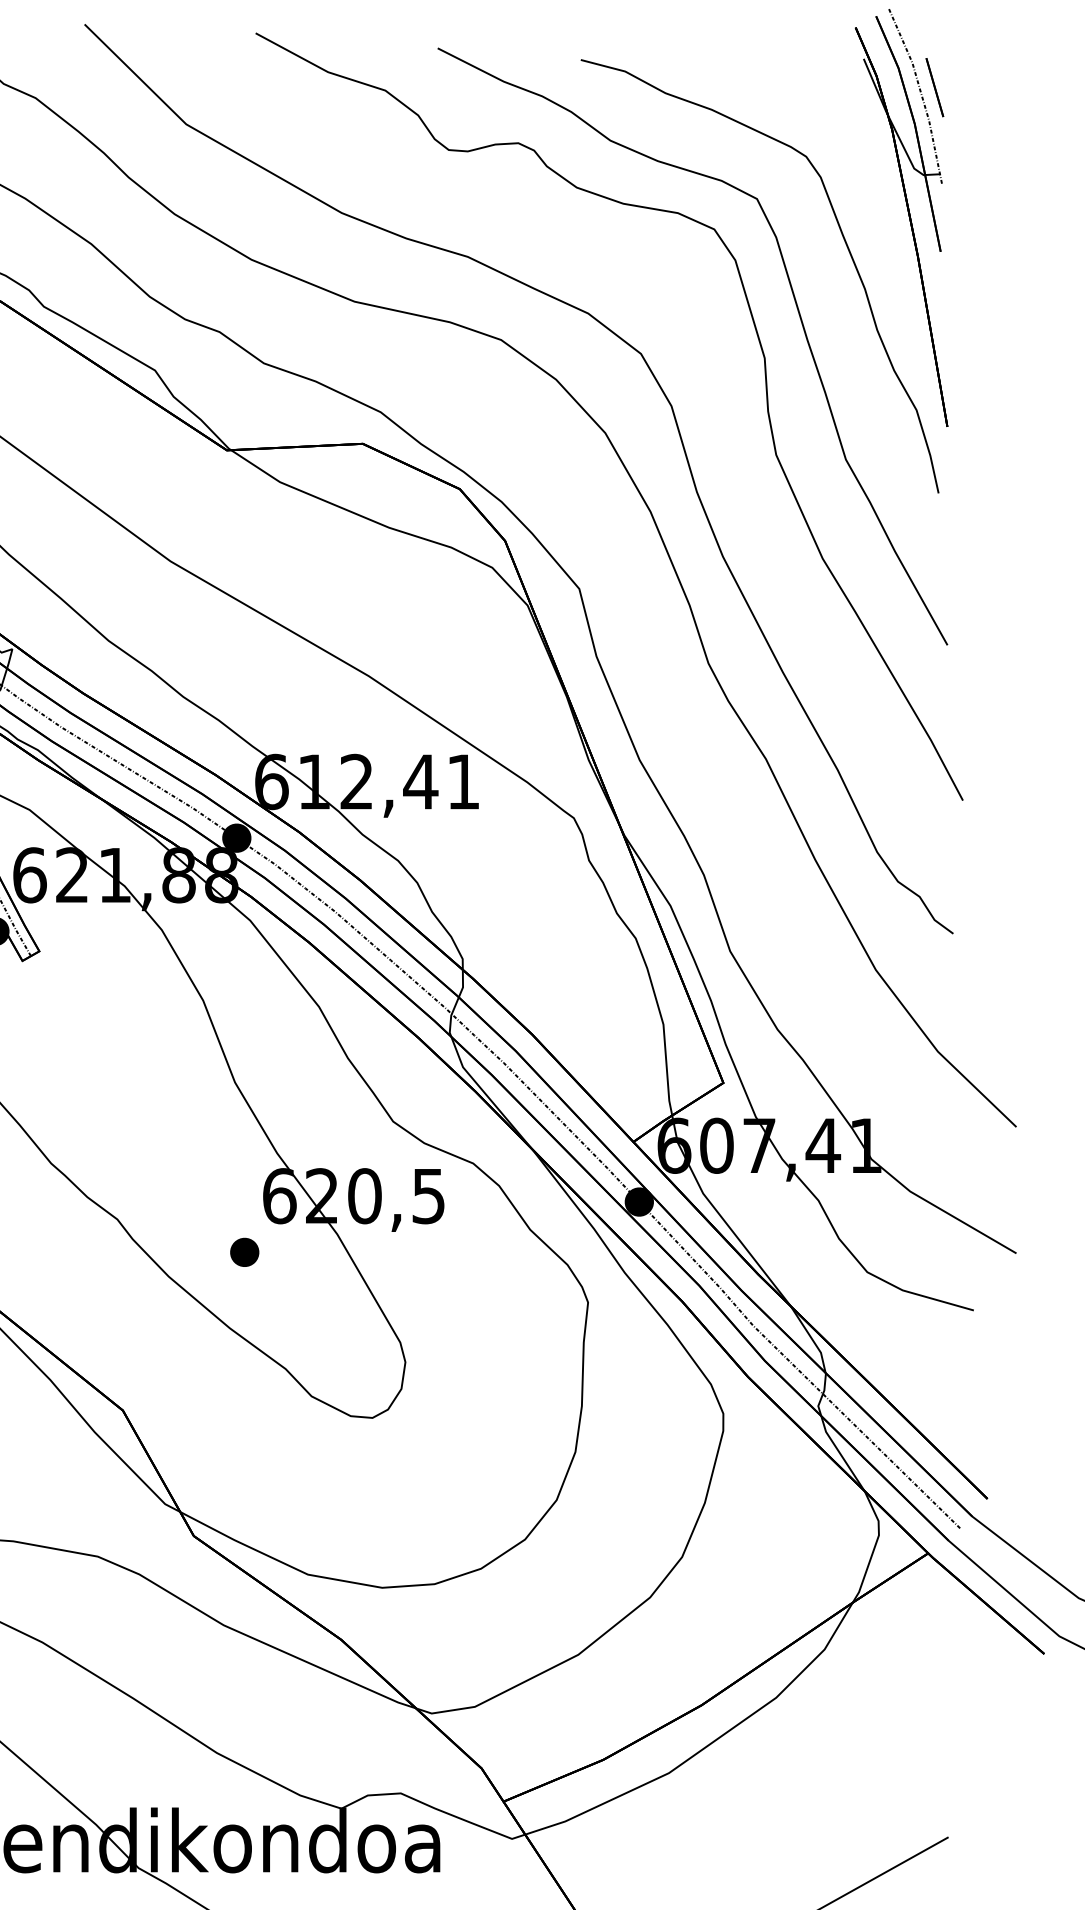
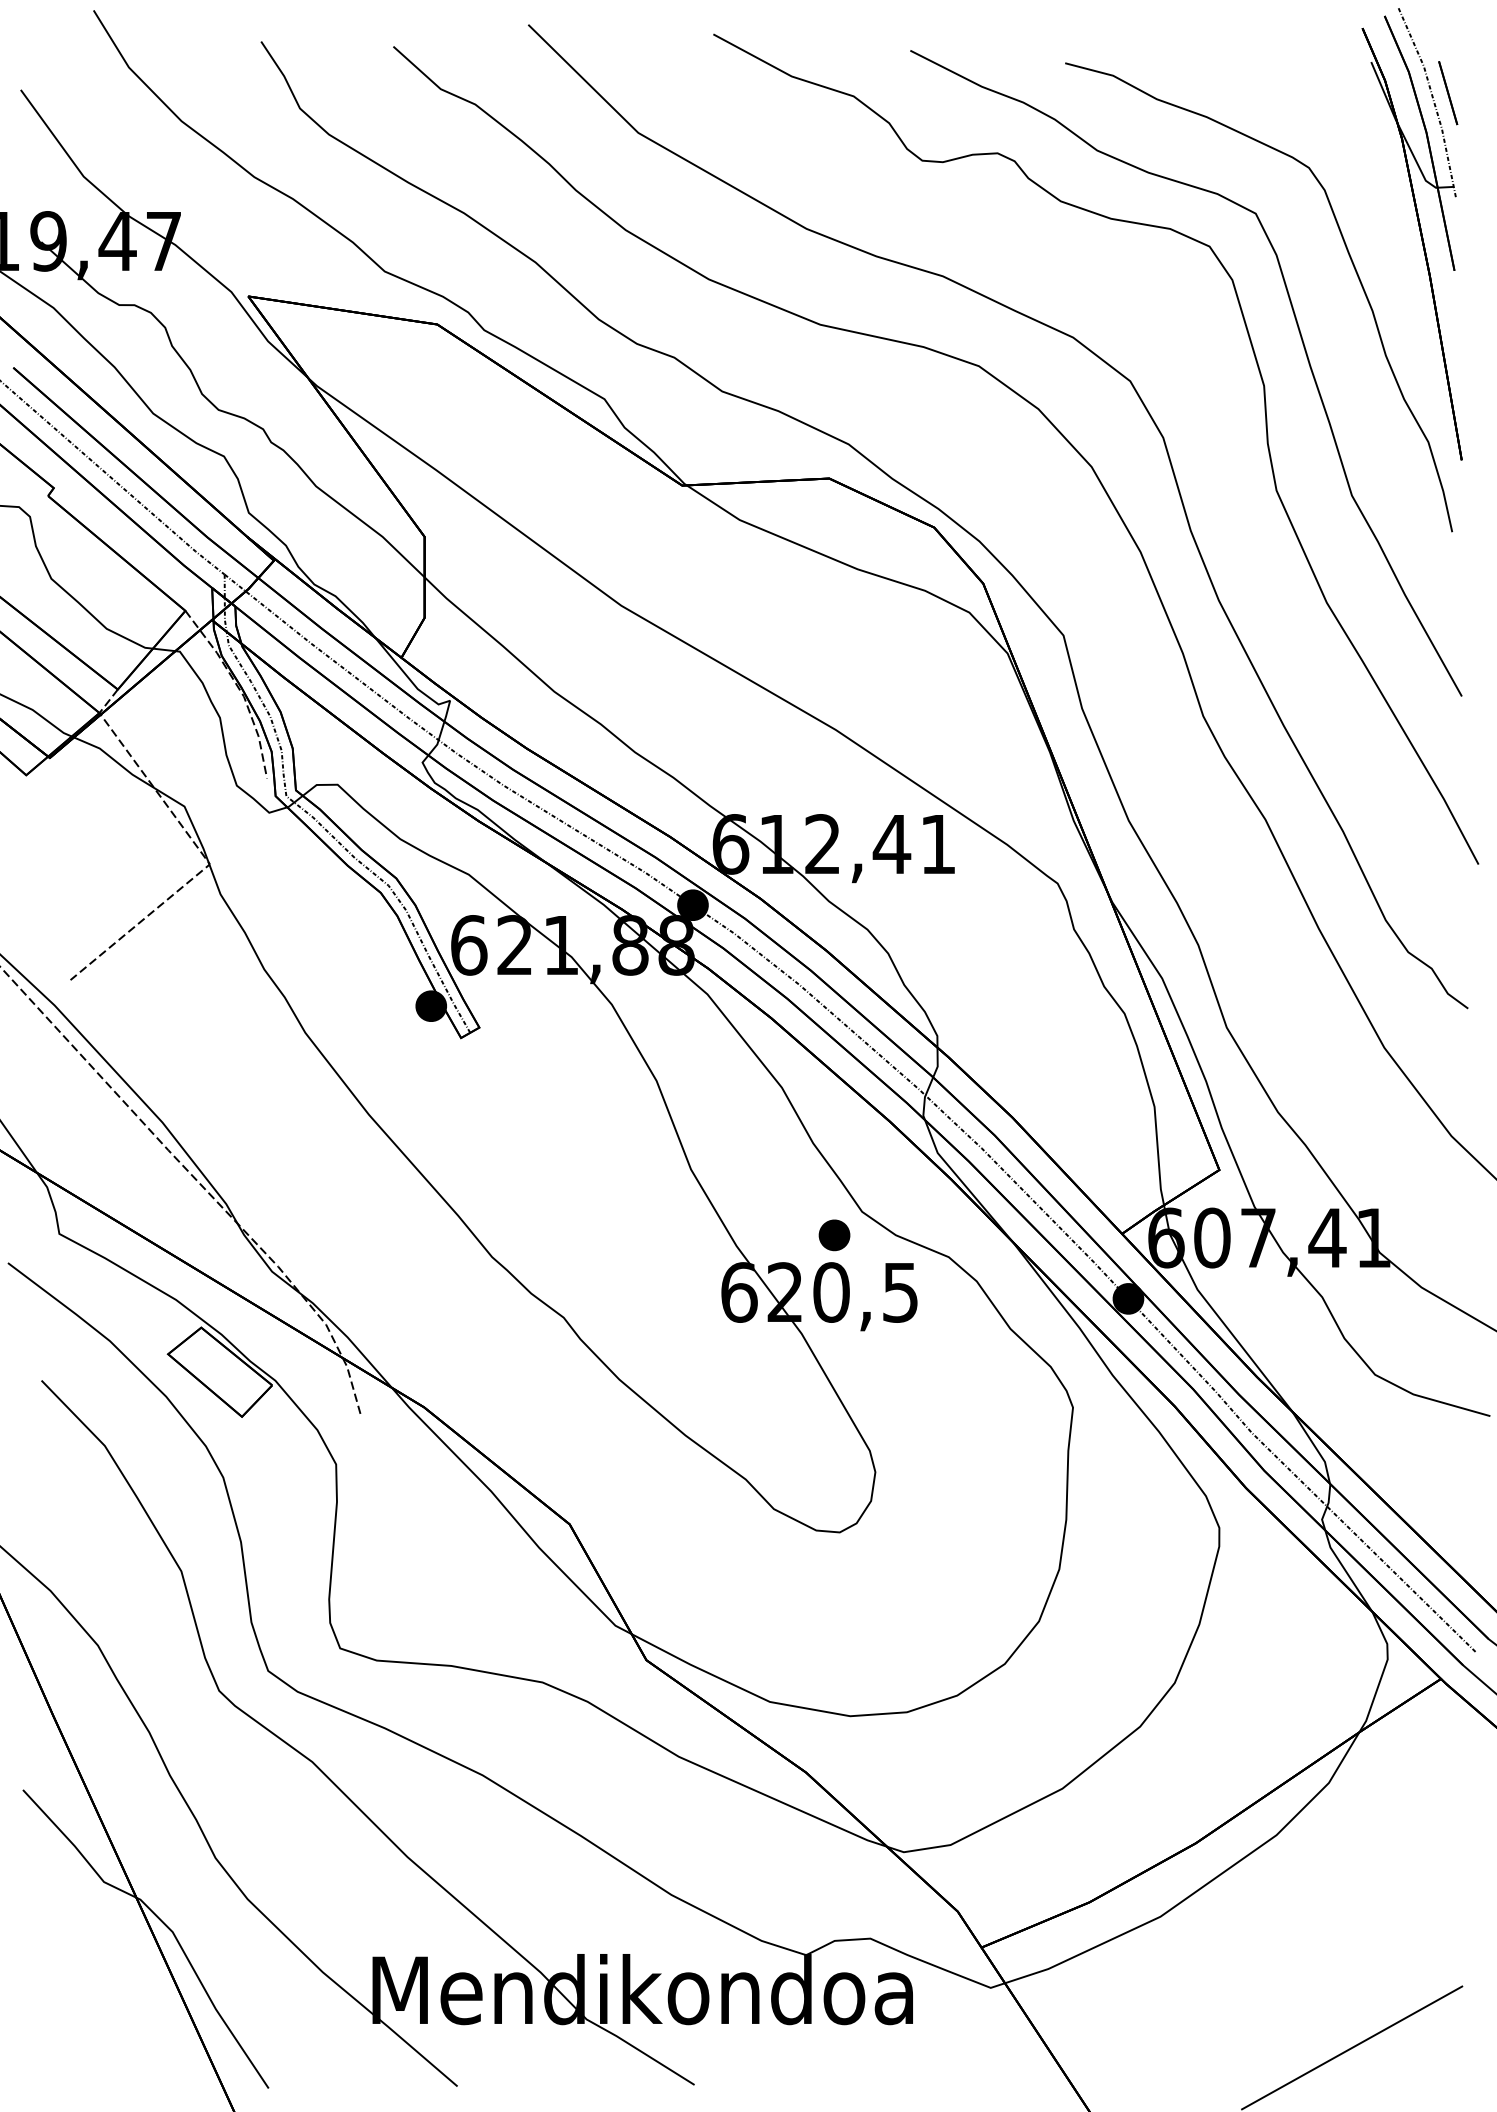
part: (244, 1252) -> (834, 1235), moved

